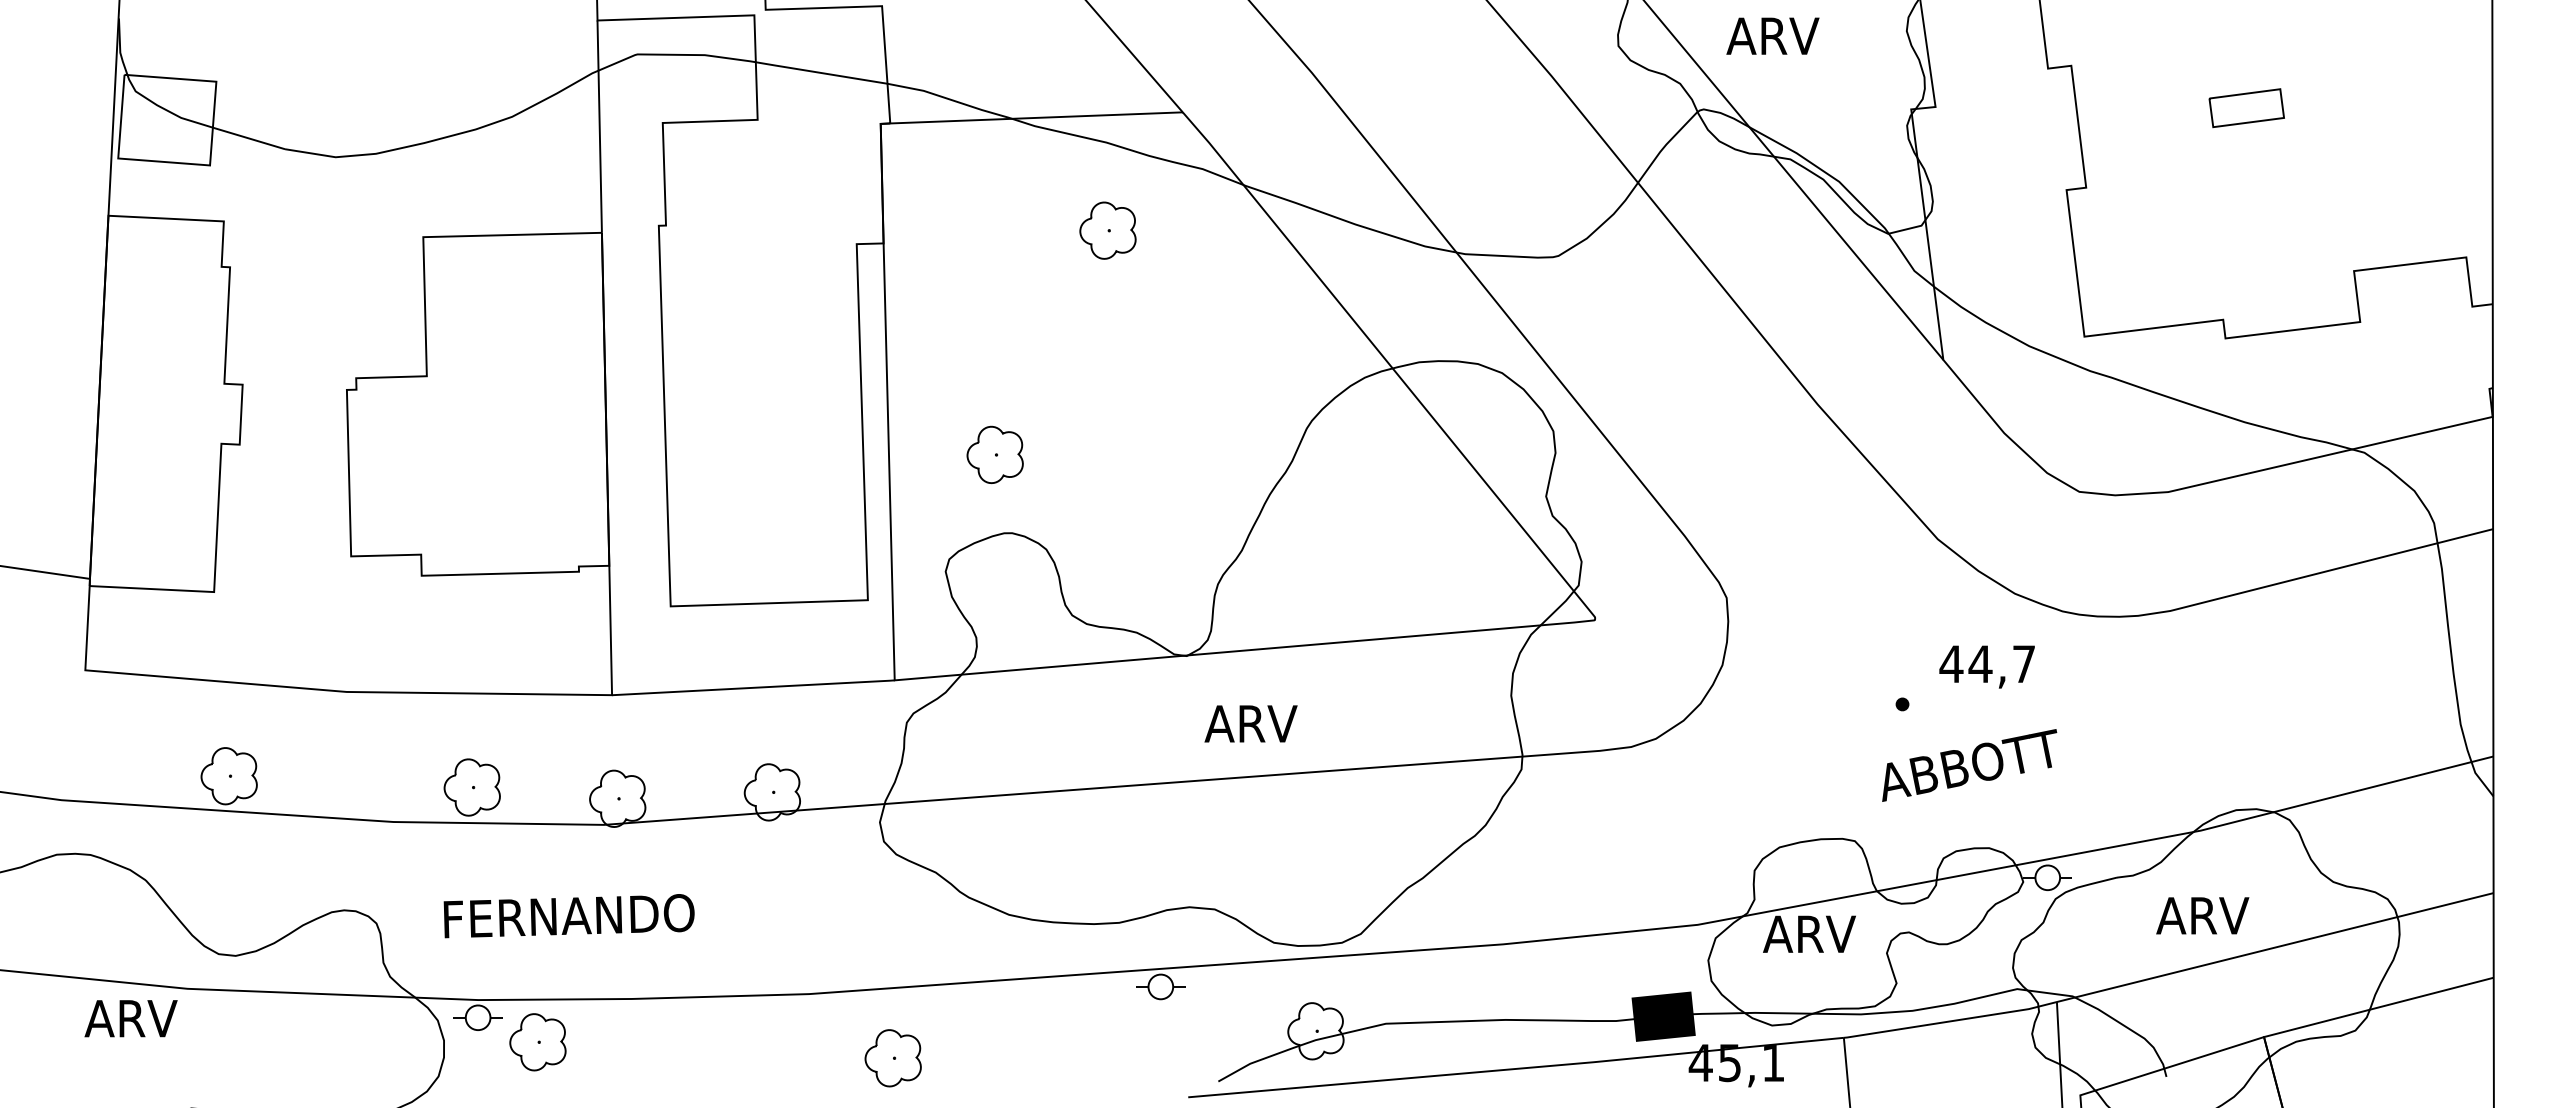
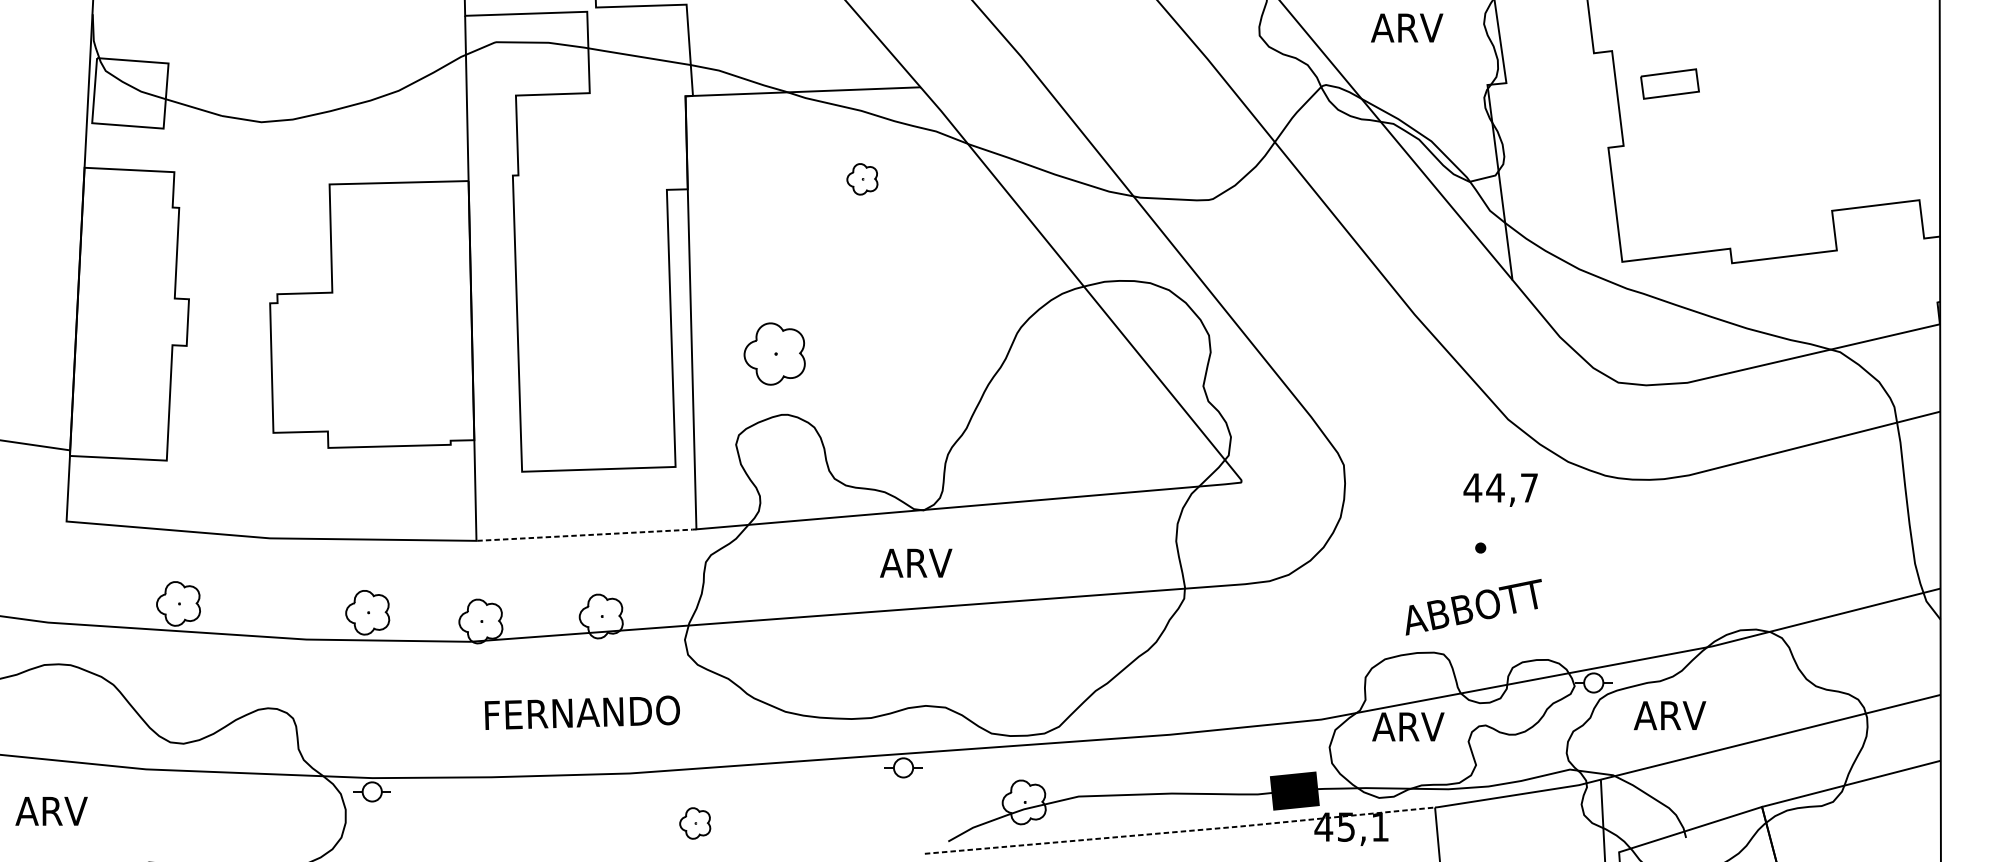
text: (1772, 35) -> (1406, 27), moved
part: (2246, 108) -> (1669, 84), moved
part: (1107, 230) -> (862, 179), size x0.7
part: (994, 454) -> (774, 353), size x1.4
text: (1986, 666) -> (1500, 489), moved
line: (752, 687) -> (585, 534), solid -> dashed
text: (1250, 723) -> (915, 562), moved
text: (1969, 765) -> (1473, 607), moved
text: (2202, 915) -> (1669, 715), moved
text: (568, 916) -> (581, 713), moved
text: (130, 1018) -> (51, 811), moved
part: (537, 1042) -> (418, 811), removed
part: (892, 1058) -> (694, 823), size x0.7
line: (1516, 1068) -> (1180, 831), solid -> dashed

